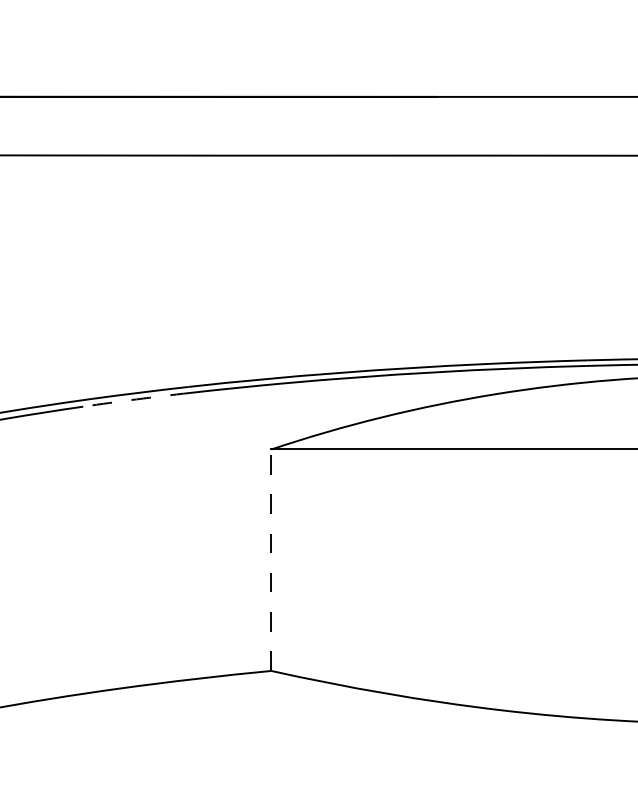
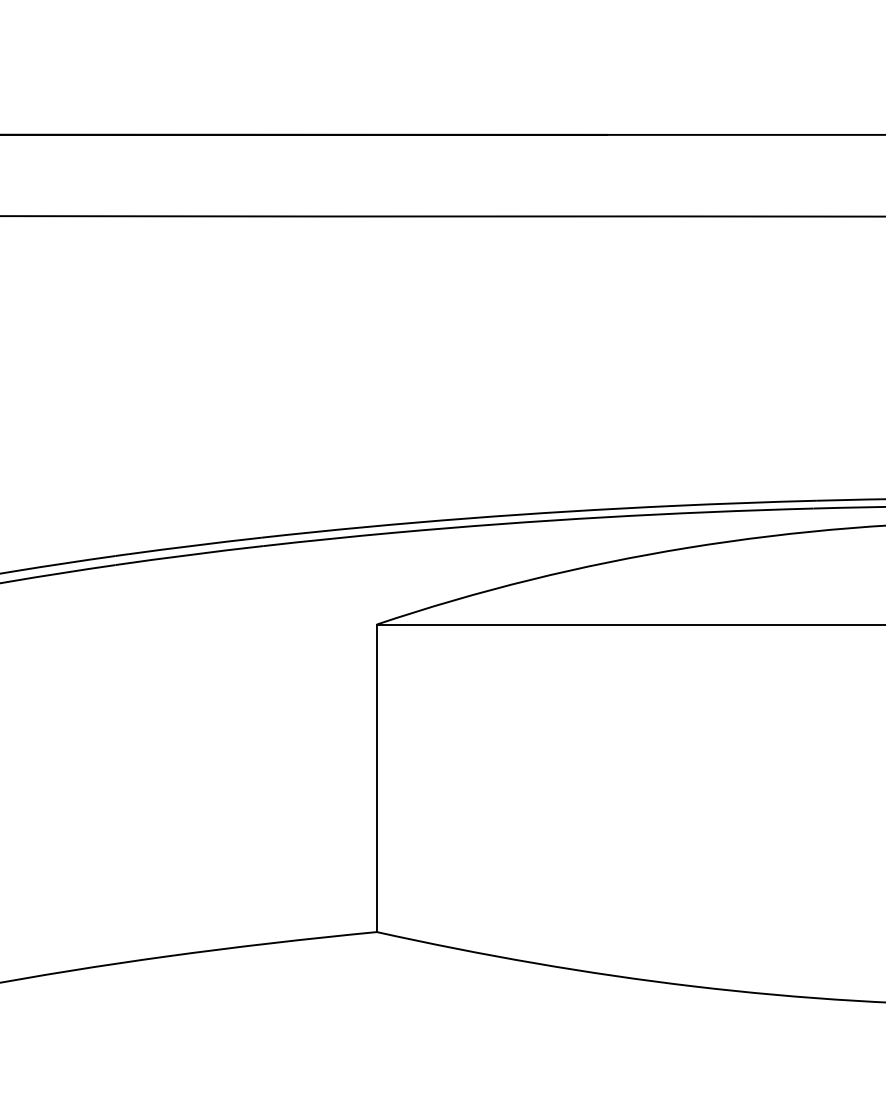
arc: (136, 399) -> (189, 554), dashed -> solid
line: (271, 560) -> (376, 778), dashed -> solid

